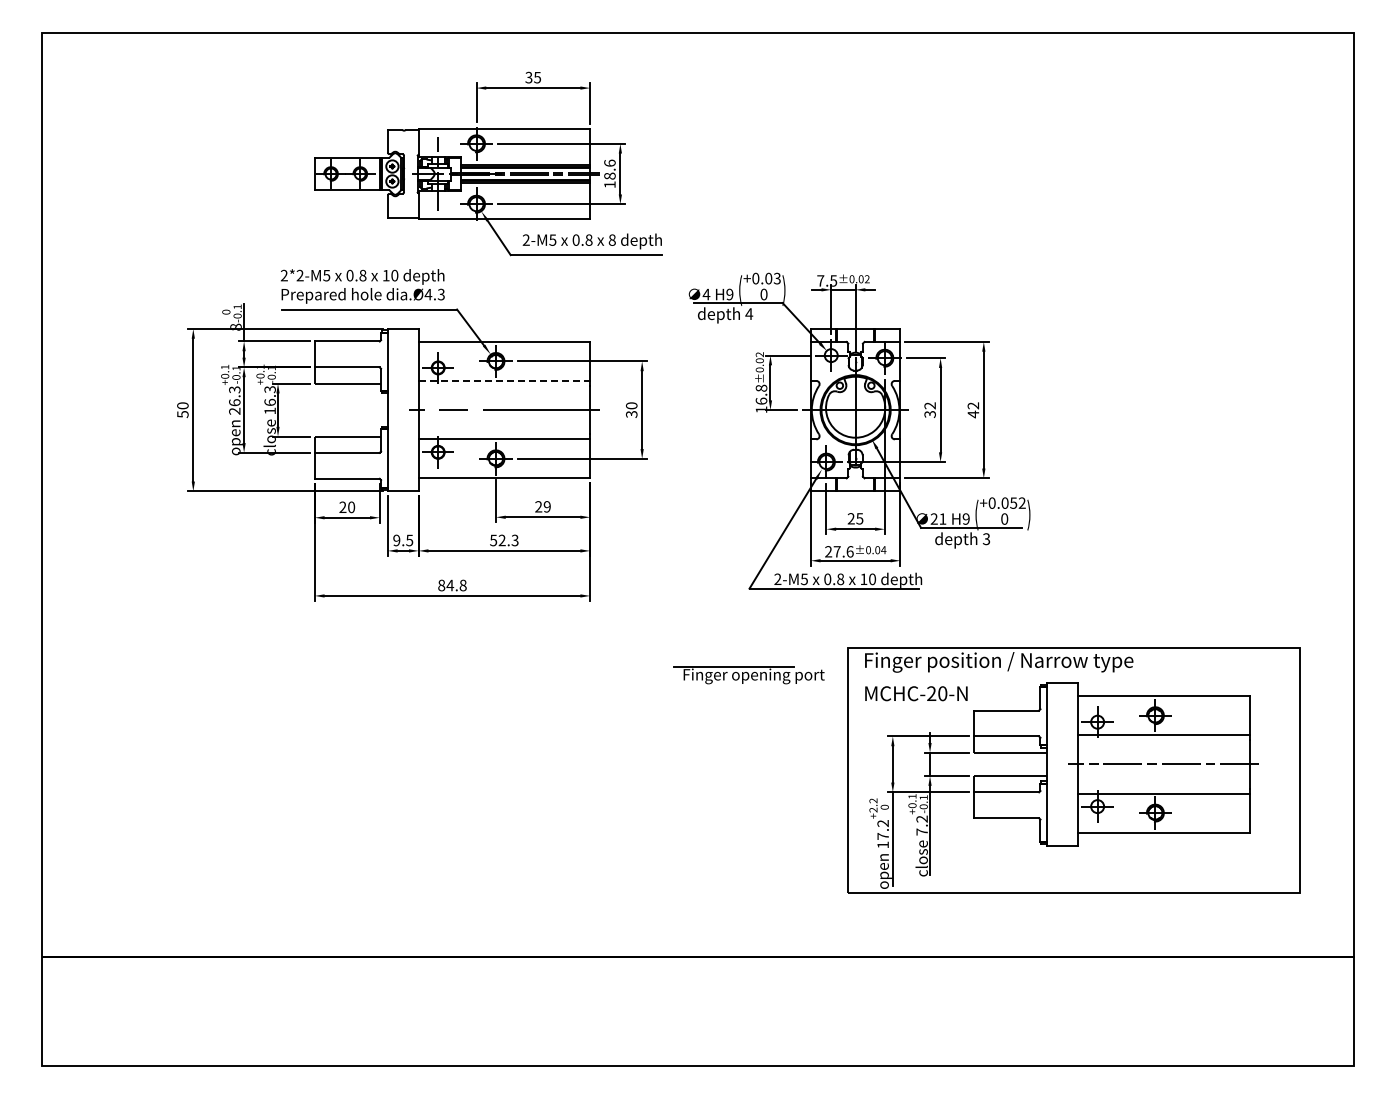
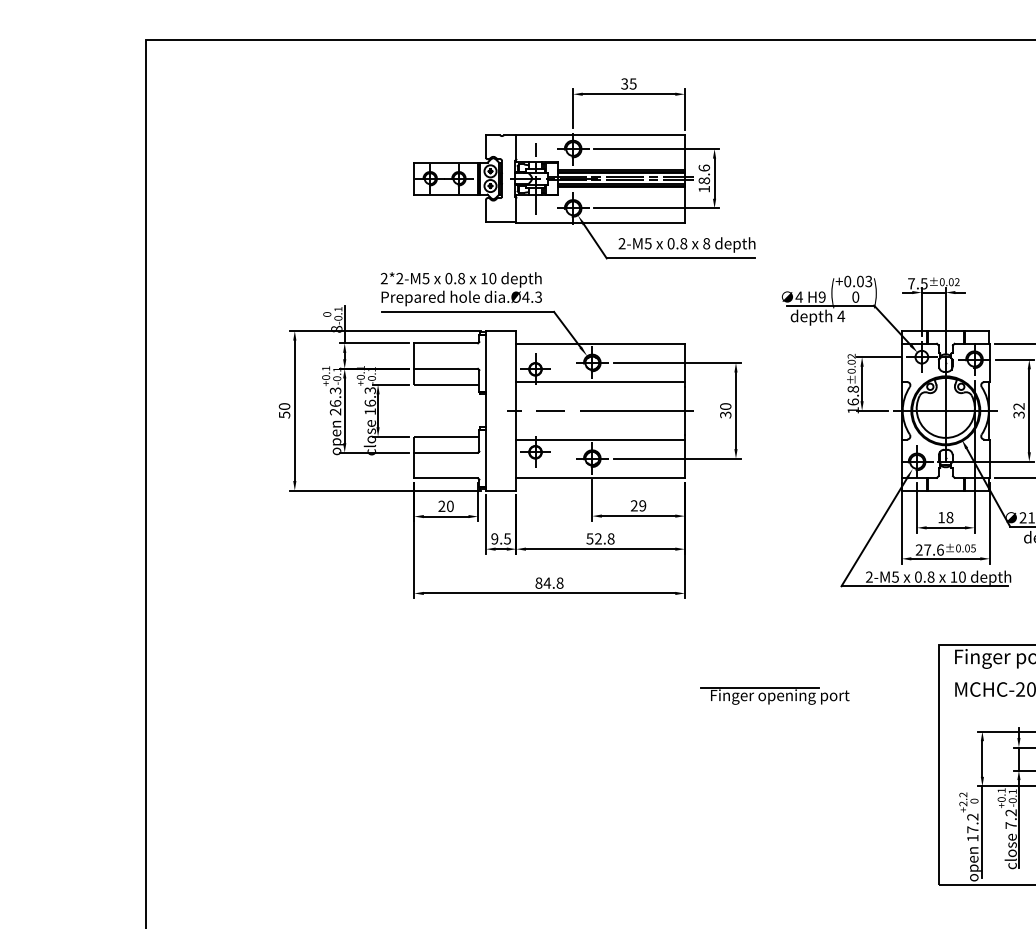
line: (504, 380) -> (600, 381), dashed -> solid
text: (855, 518) -> (945, 517), 25 -> 18
text: (514, 540) -> (610, 538), 52.3 -> 52.8
text: (883, 550) -> (973, 548), ±0.04 -> ±0.05
part: (748, 675) -> (774, 696), moved

